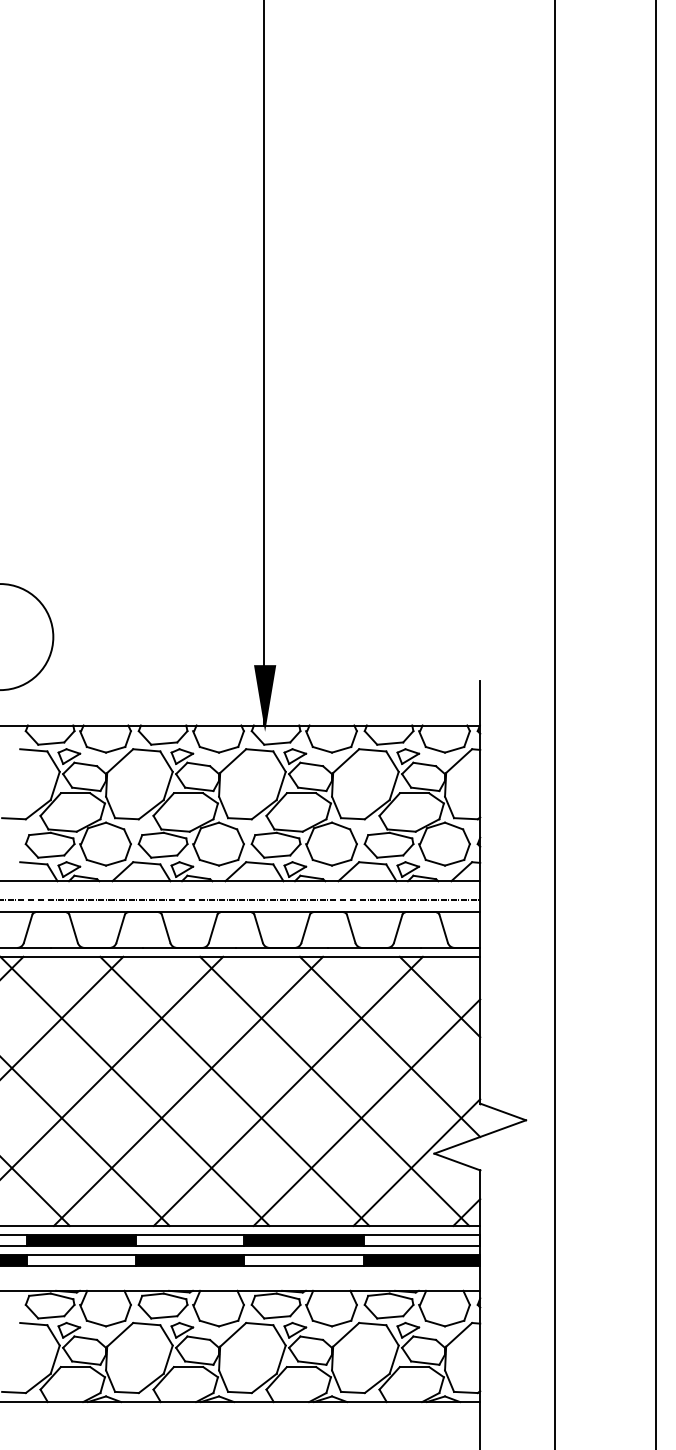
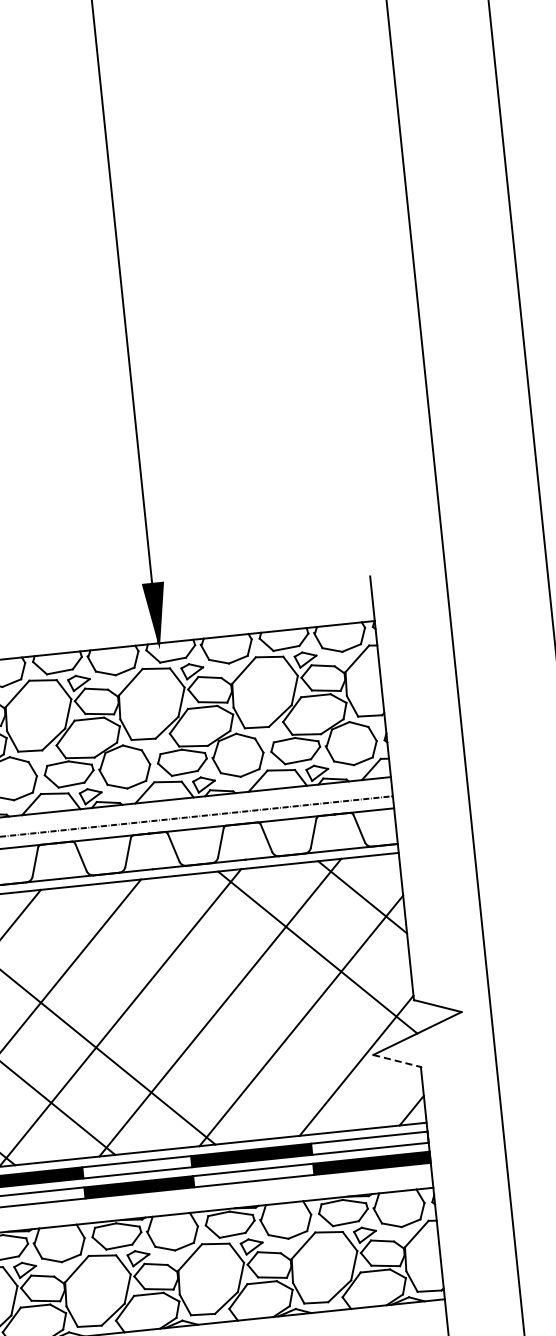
line: (234, 1090) -> (166, 1012), removed
line: (334, 1090) -> (266, 1002), removed
line: (457, 1162) -> (397, 1061), solid -> dashed

